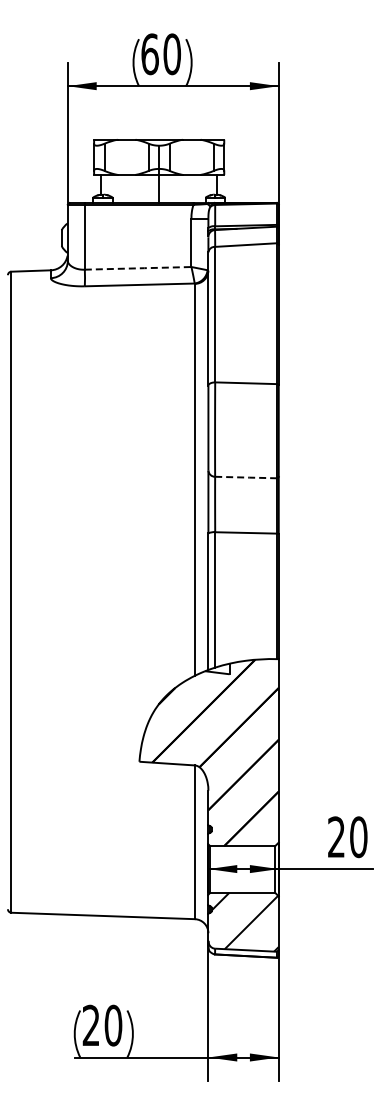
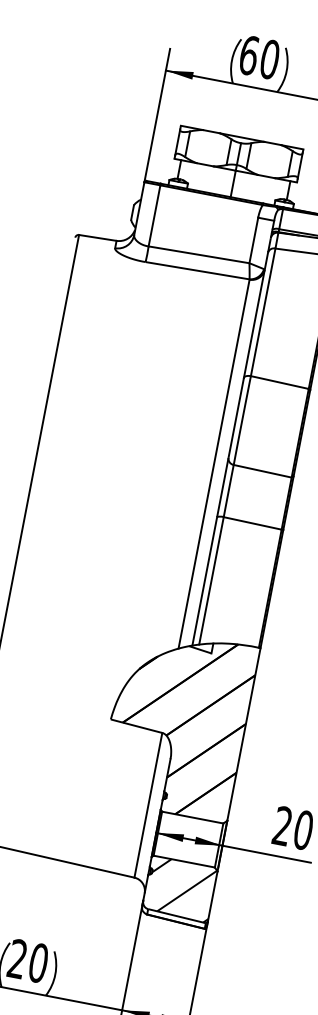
line: (138, 268) -> (199, 255), dashed -> solid
line: (246, 477) -> (263, 471), dashed -> solid

